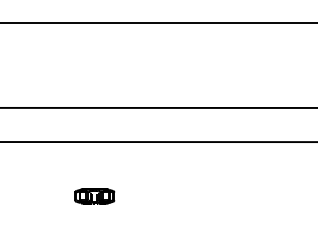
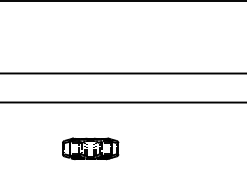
part: (94, 196) -> (90, 148), size x1.67

